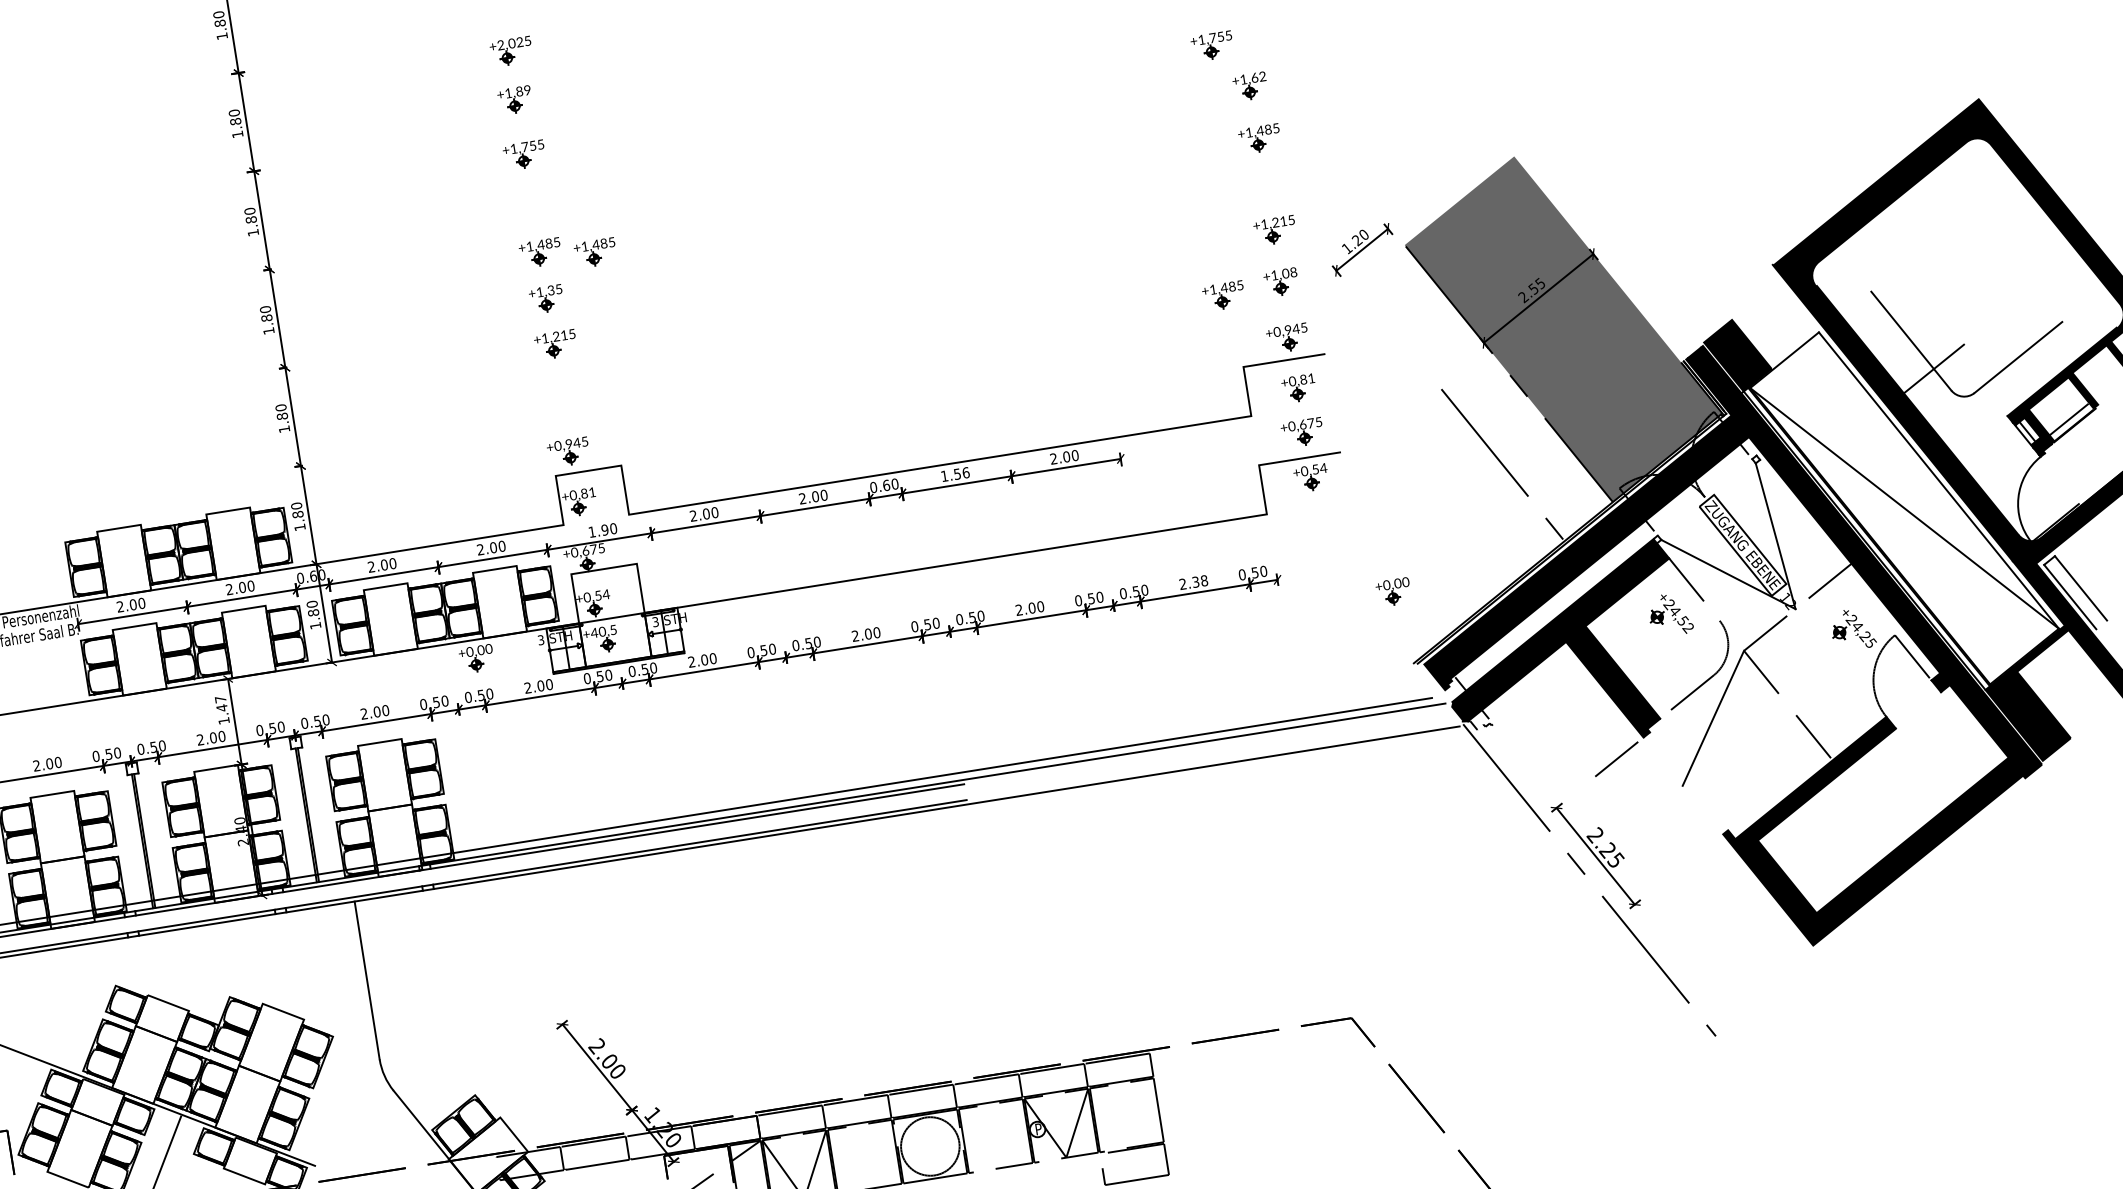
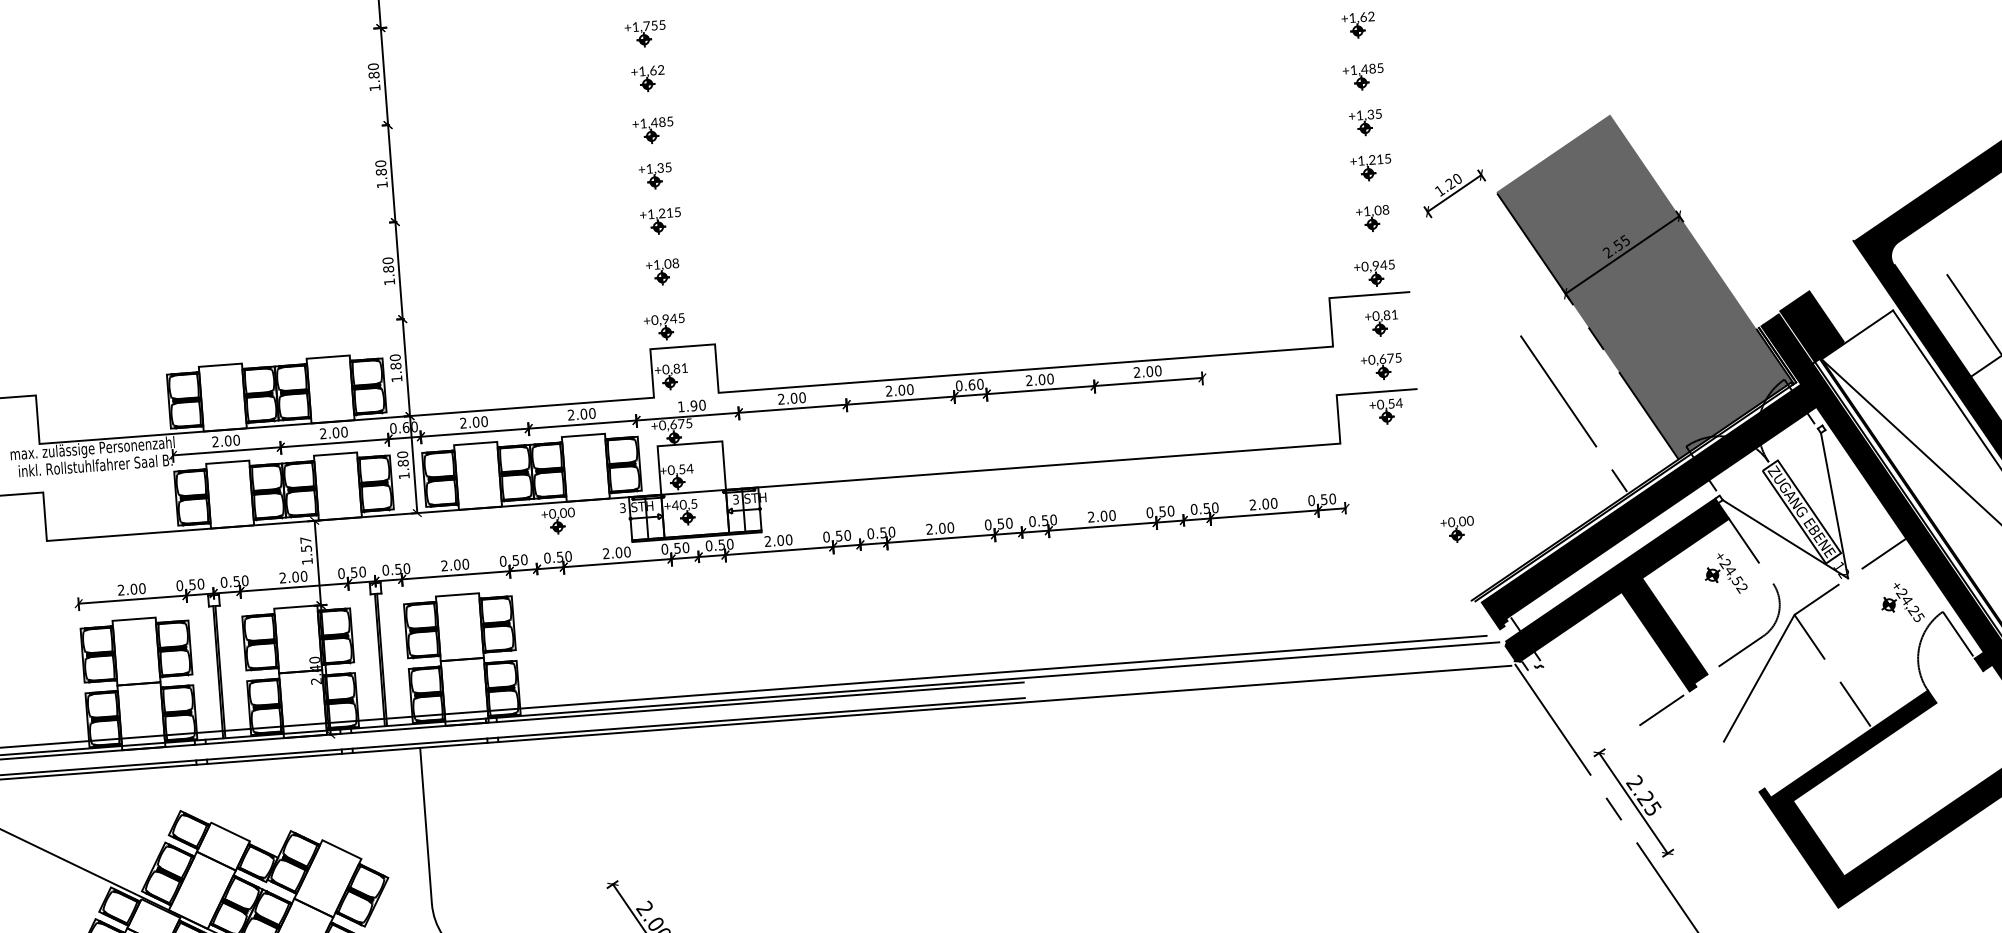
part: (1264, 184) -> (1364, 121), added
part: (530, 199) -> (647, 77), added
part: (594, 251) -> (706, 133), removed
part: (1222, 294) -> (1314, 225), removed
part: (561, 395) -> (662, 271), added
text: (954, 474) -> (1039, 379), 1.56 -> 2.00
text: (1200, 581) -> (1270, 503), 2.38 -> 2.00
text: (221, 707) -> (305, 548), 1.47 -> 1.57

